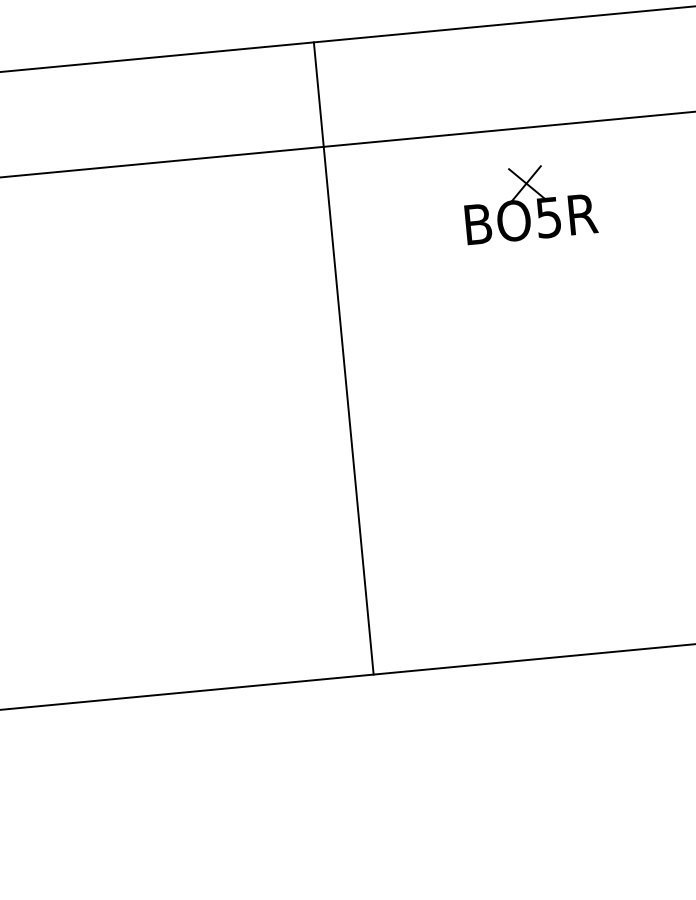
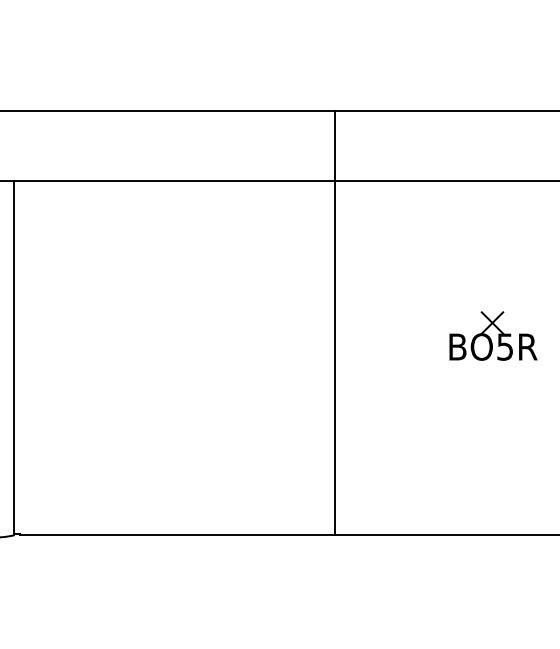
part: (529, 202) -> (493, 335), moved
line: (343, 357) -> (334, 322), moved

